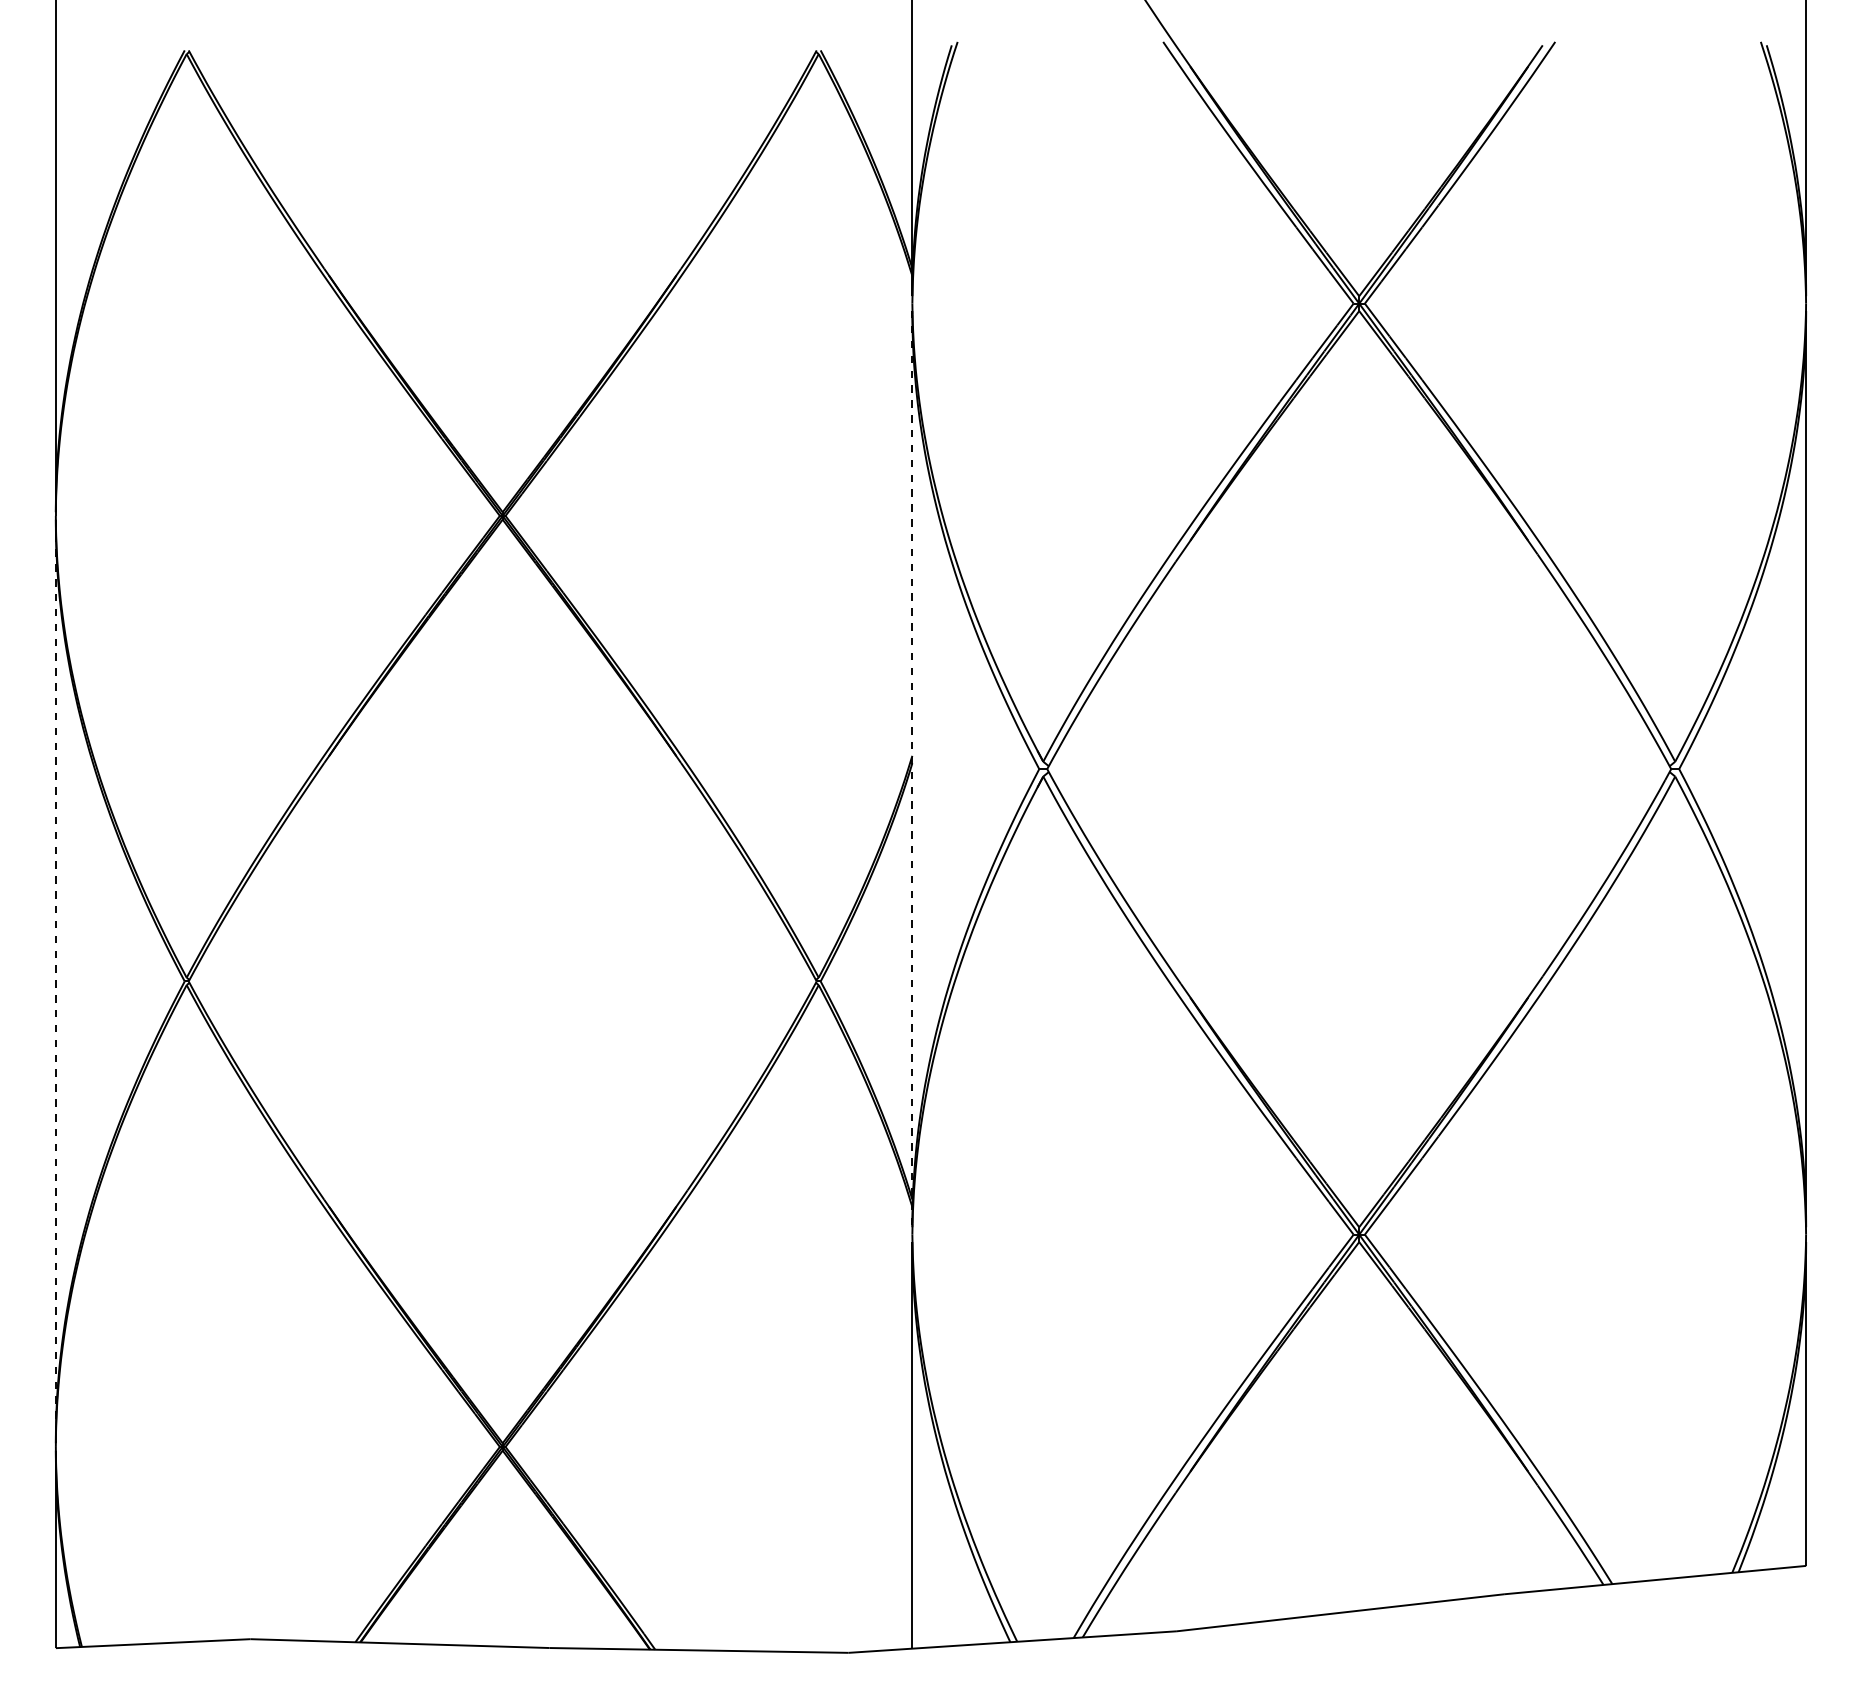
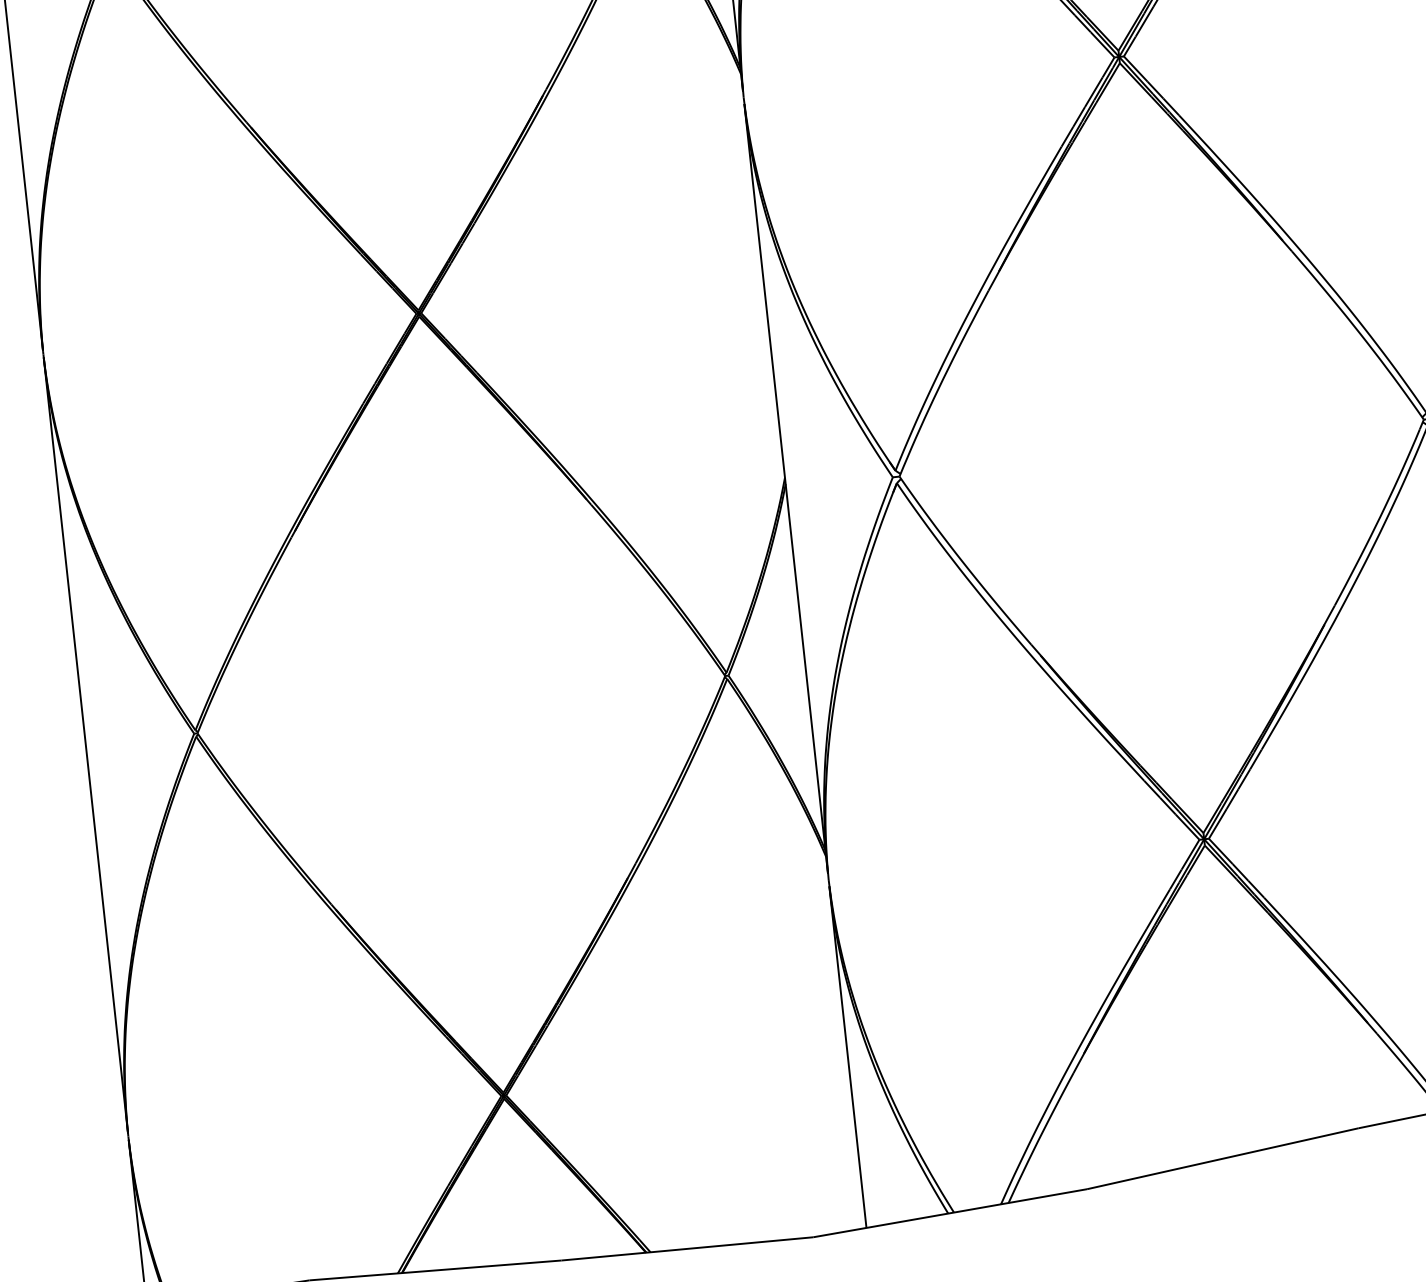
line: (912, 769) -> (786, 489), dashed -> solid
line: (55, 981) -> (85, 745), dashed -> solid

